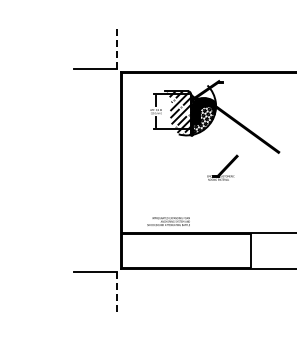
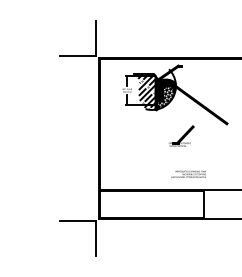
line: (117, 47) -> (95, 38), dashed -> solid
text: (168, 221) -> (188, 174), moved
line: (117, 293) -> (95, 238), dashed -> solid

